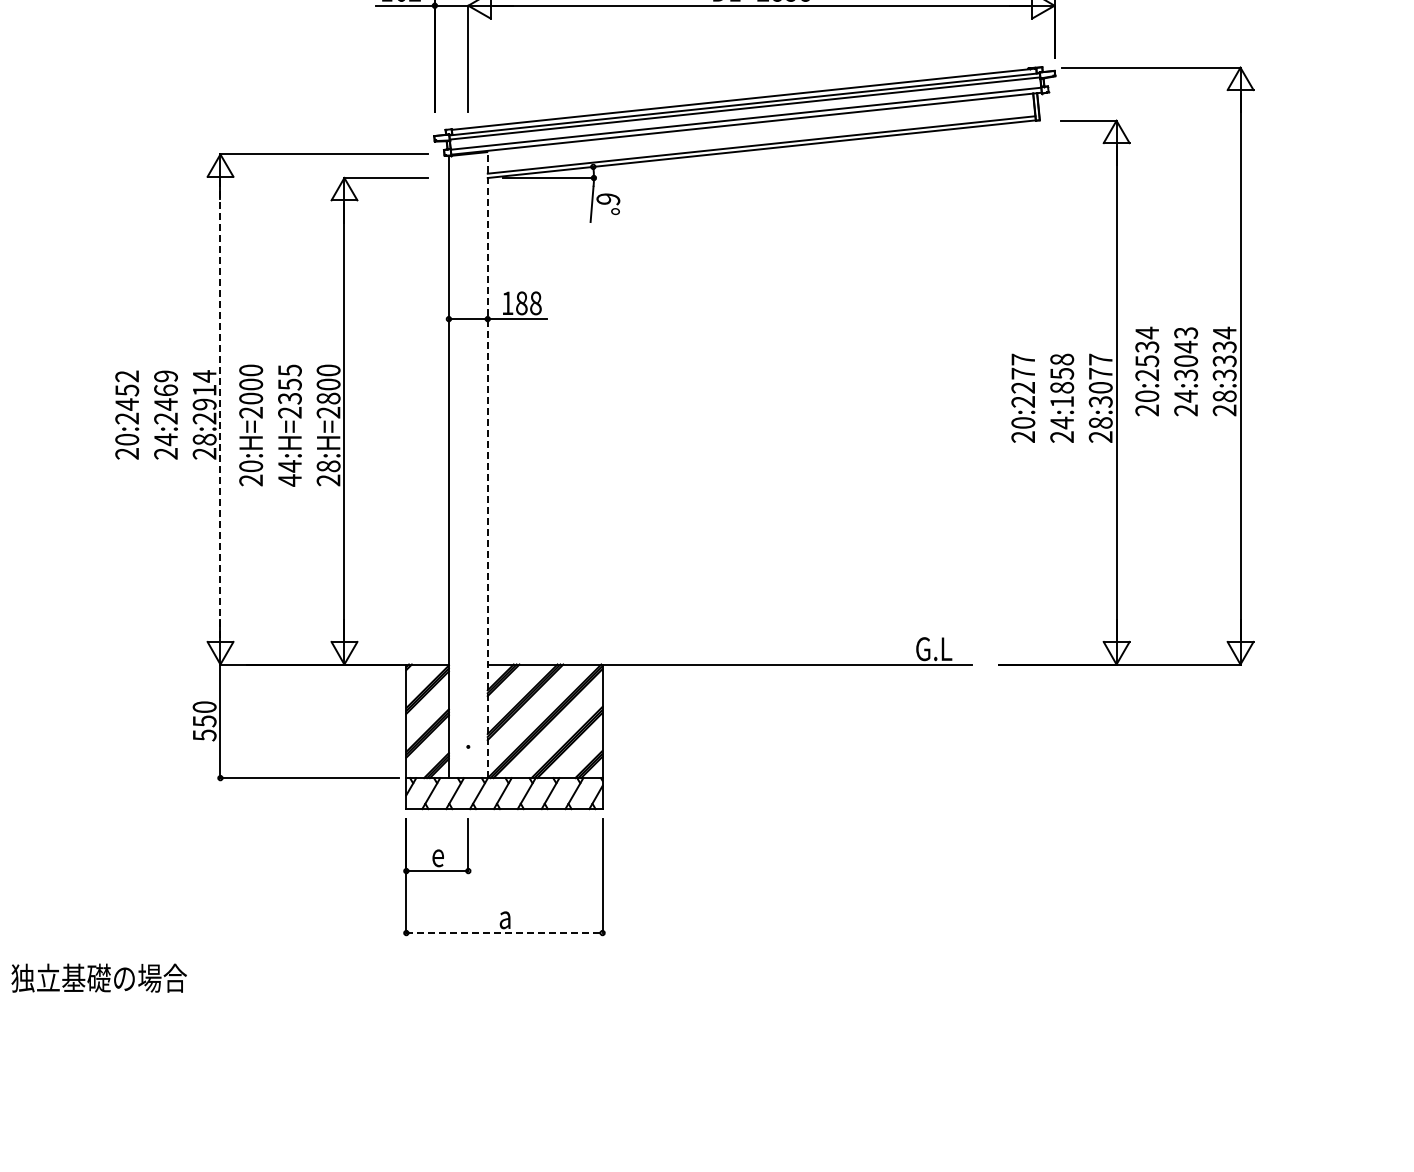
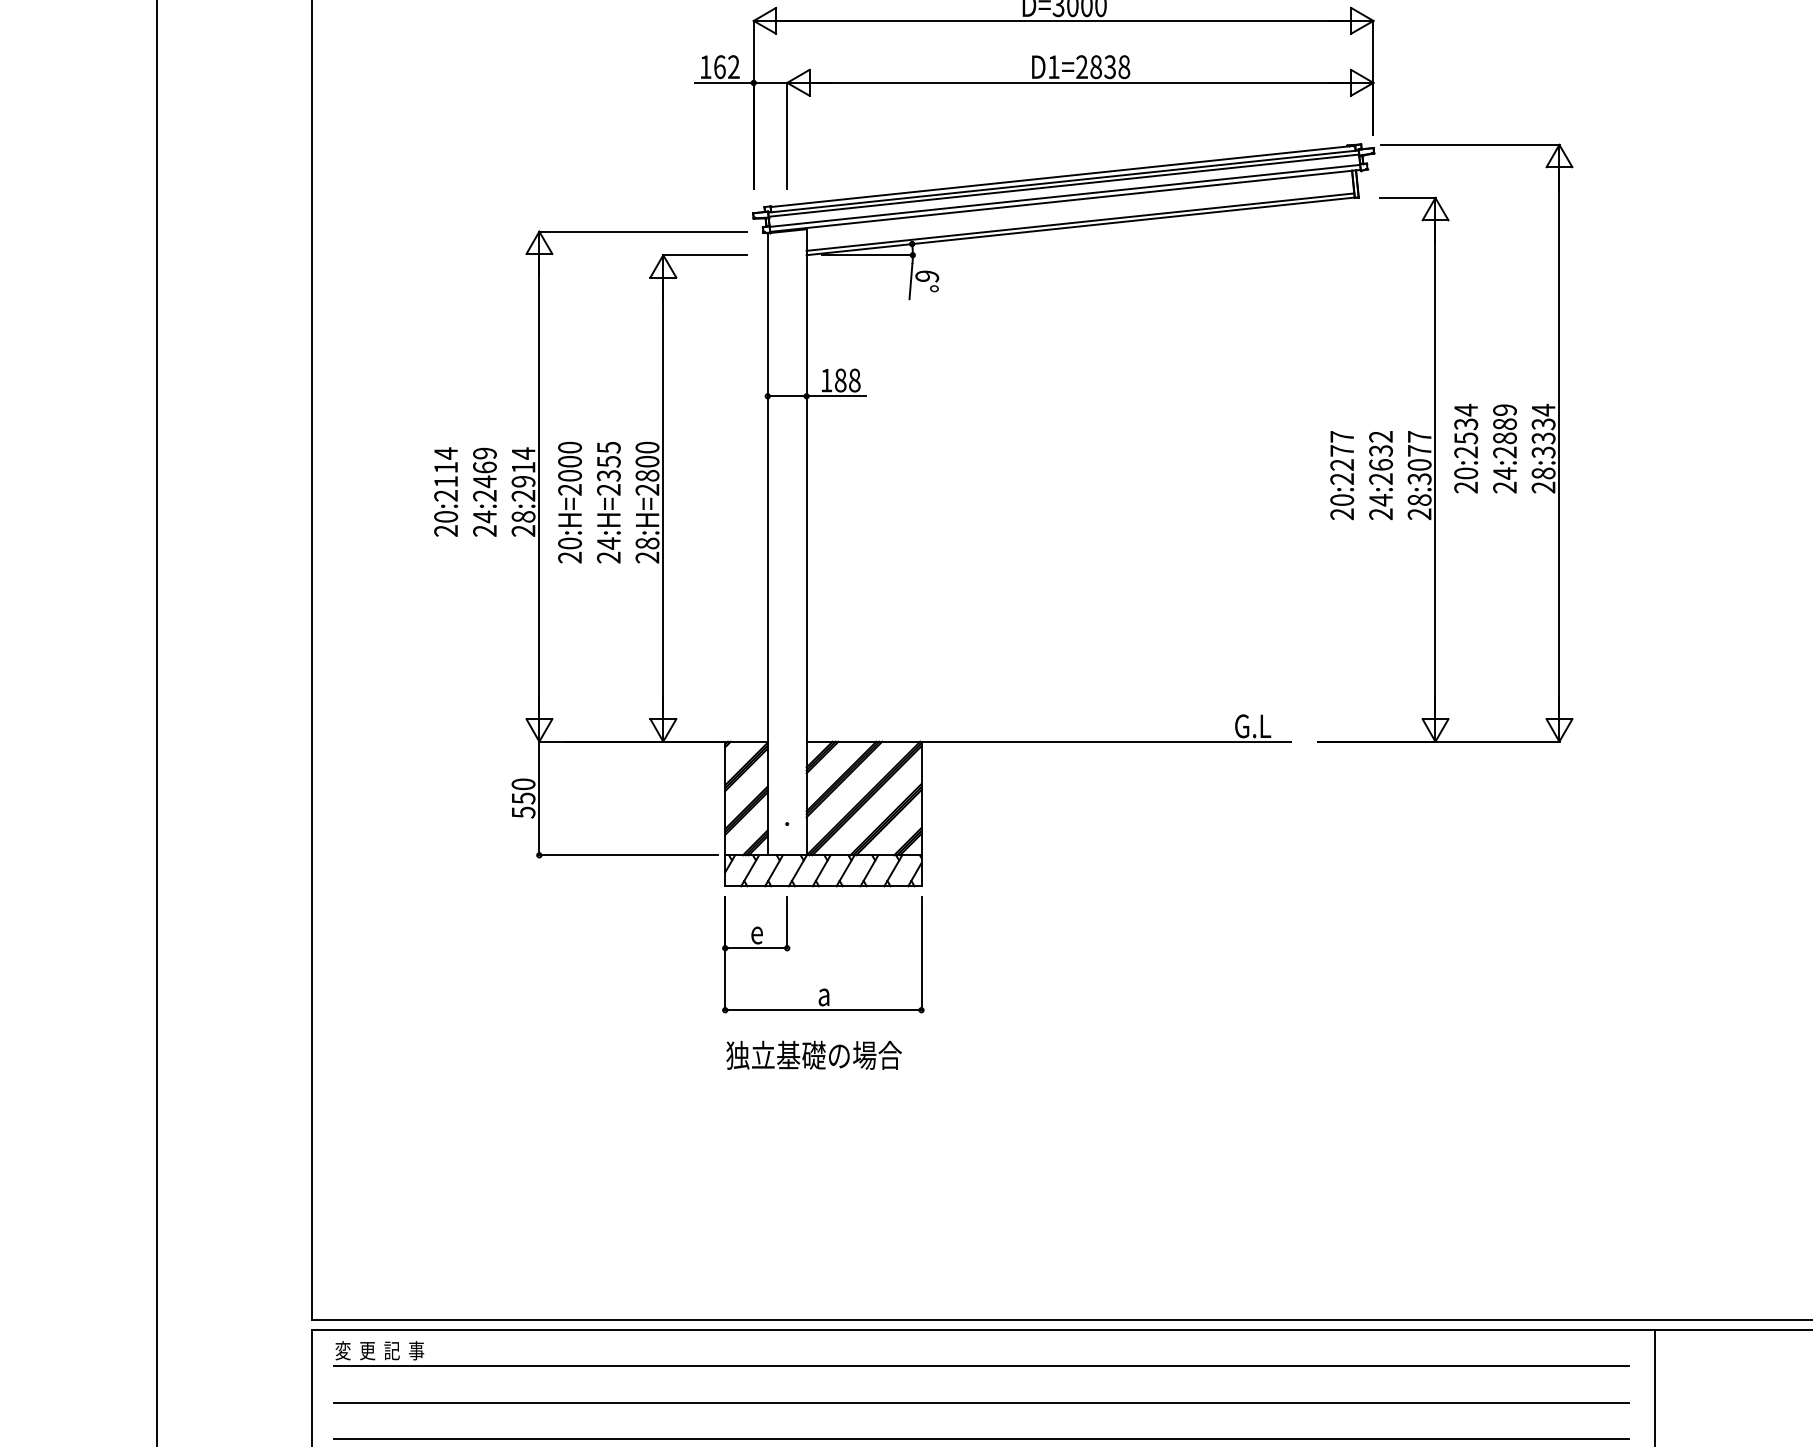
text: (1185, 354) -> (1504, 431), 24:3043 -> 24:2889
text: (1061, 380) -> (1380, 457), 24:1858 -> 24:2632
text: (127, 390) -> (446, 467), 20:2452 -> 20:2114
line: (220, 410) -> (539, 487), dashed -> solid
line: (487, 464) -> (806, 541), dashed -> solid
text: (289, 480) -> (608, 557), 44:H=2355 -> 24:H=2355
line: (504, 933) -> (823, 1010), dashed -> solid
text: (98, 977) -> (813, 1054), moved

